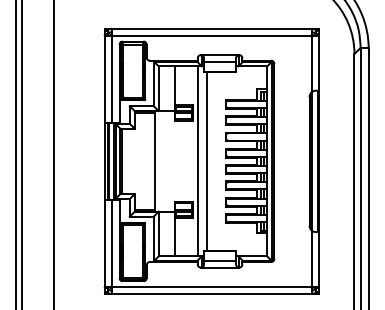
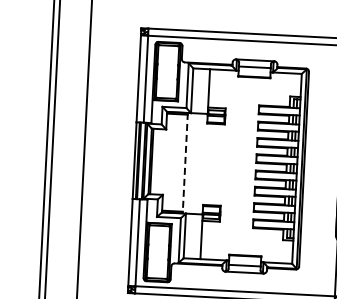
line: (155, 161) -> (185, 163), solid -> dashed
line: (197, 161) -> (227, 165), removed
line: (207, 161) -> (237, 165), removed

